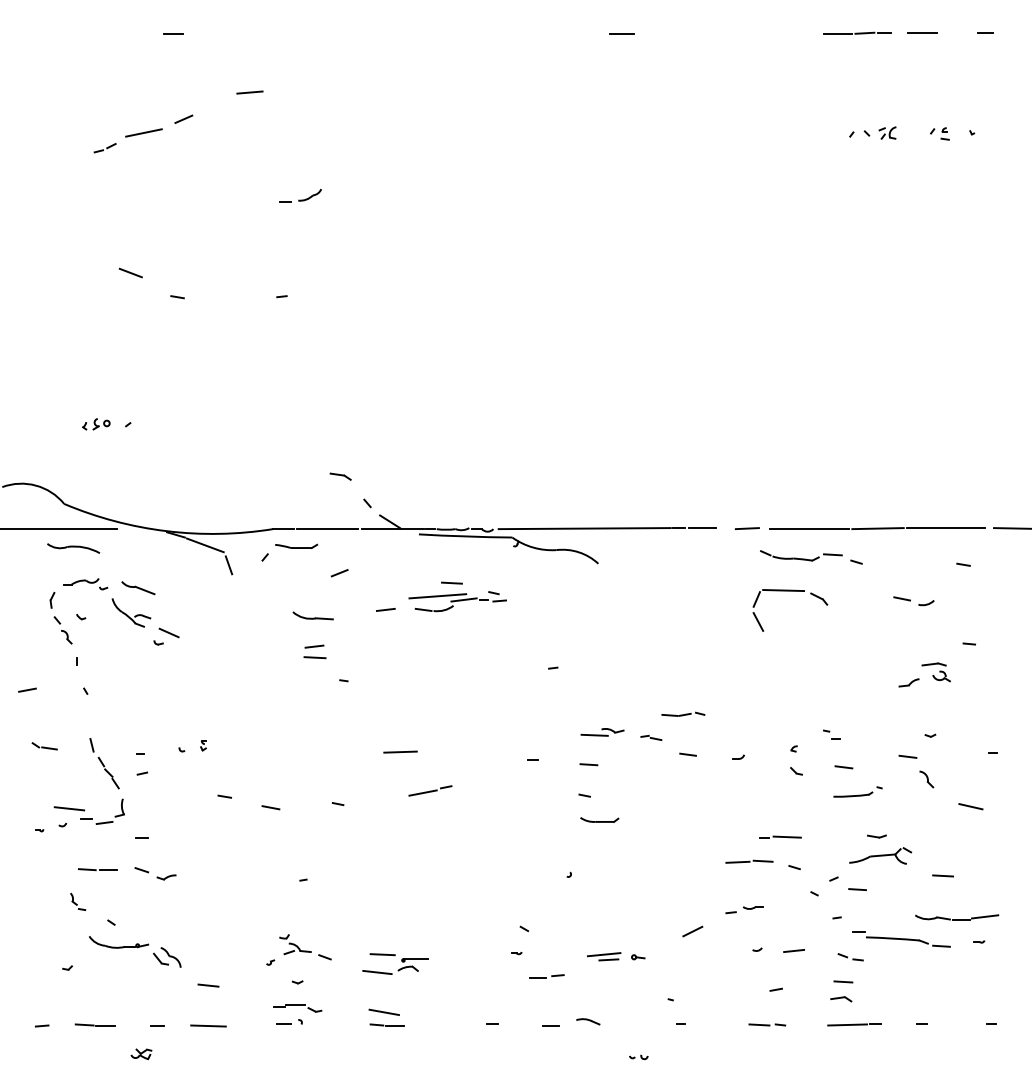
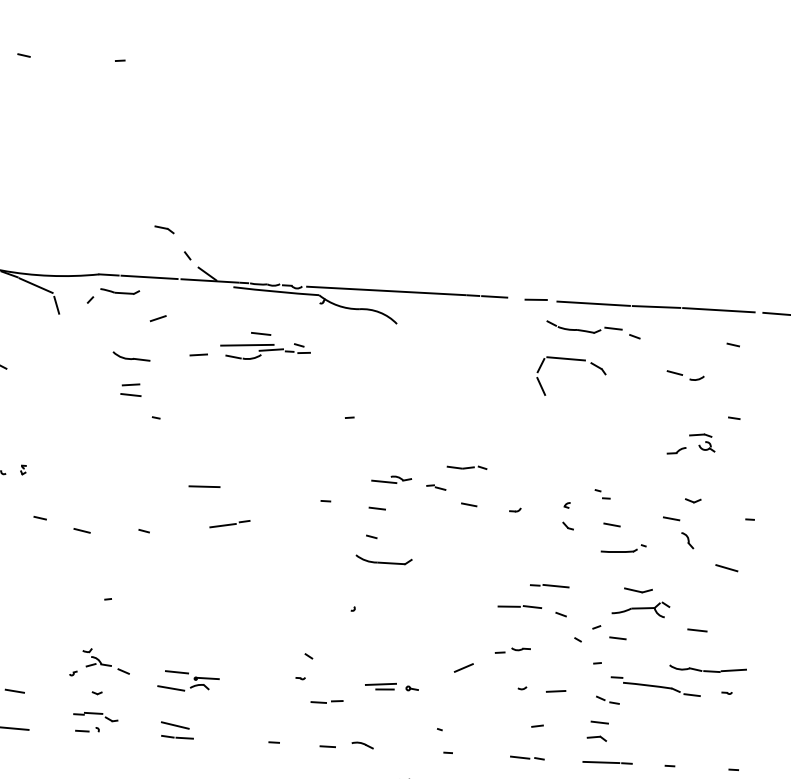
part: (930, 735) -> (693, 500), size x1.6
part: (599, 819) -> (384, 559), size x1.6
part: (876, 836) -> (638, 590), size x1.6

